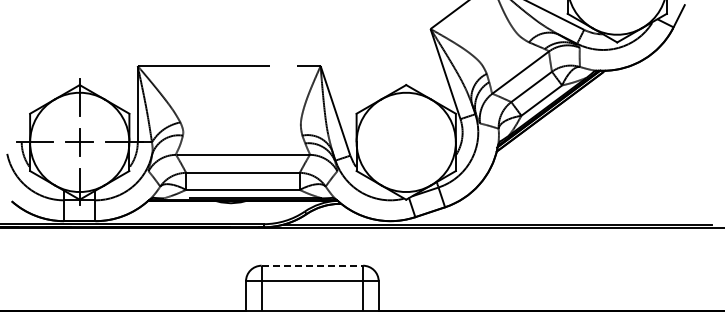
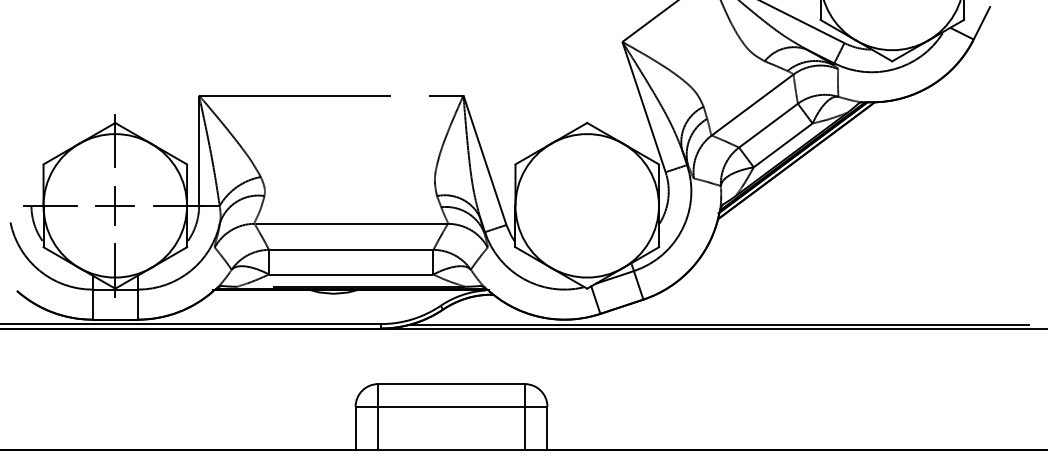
line: (312, 265) -> (451, 383), dashed -> solid

